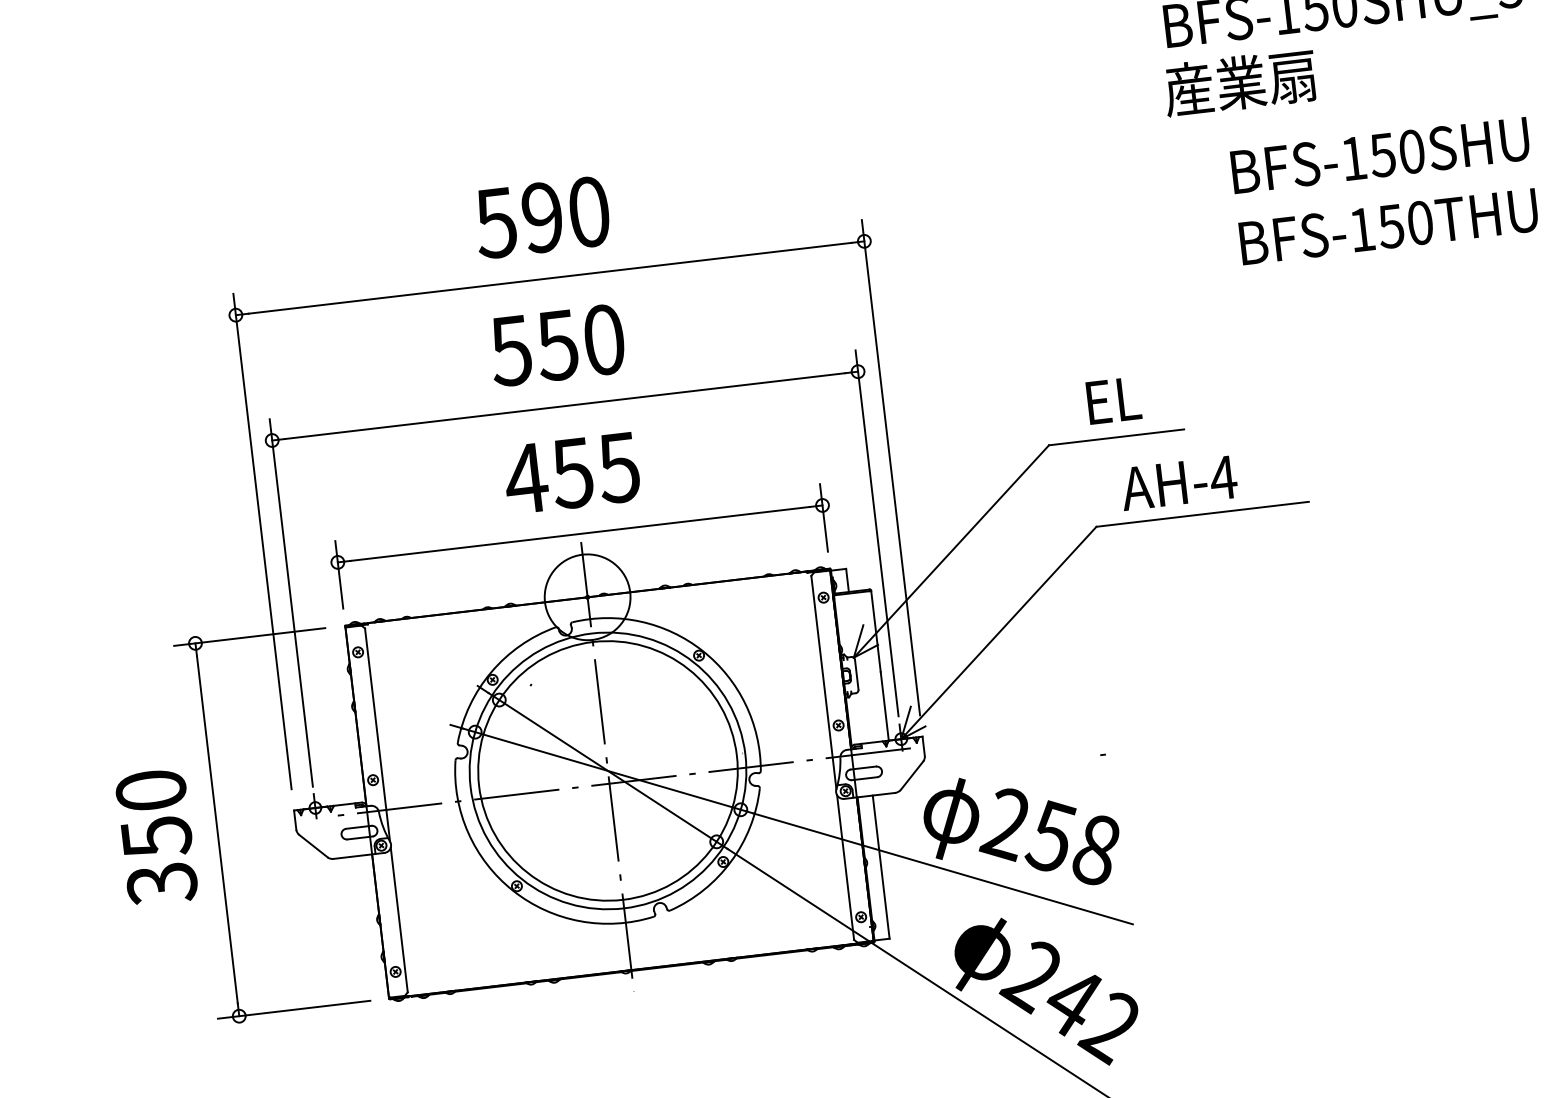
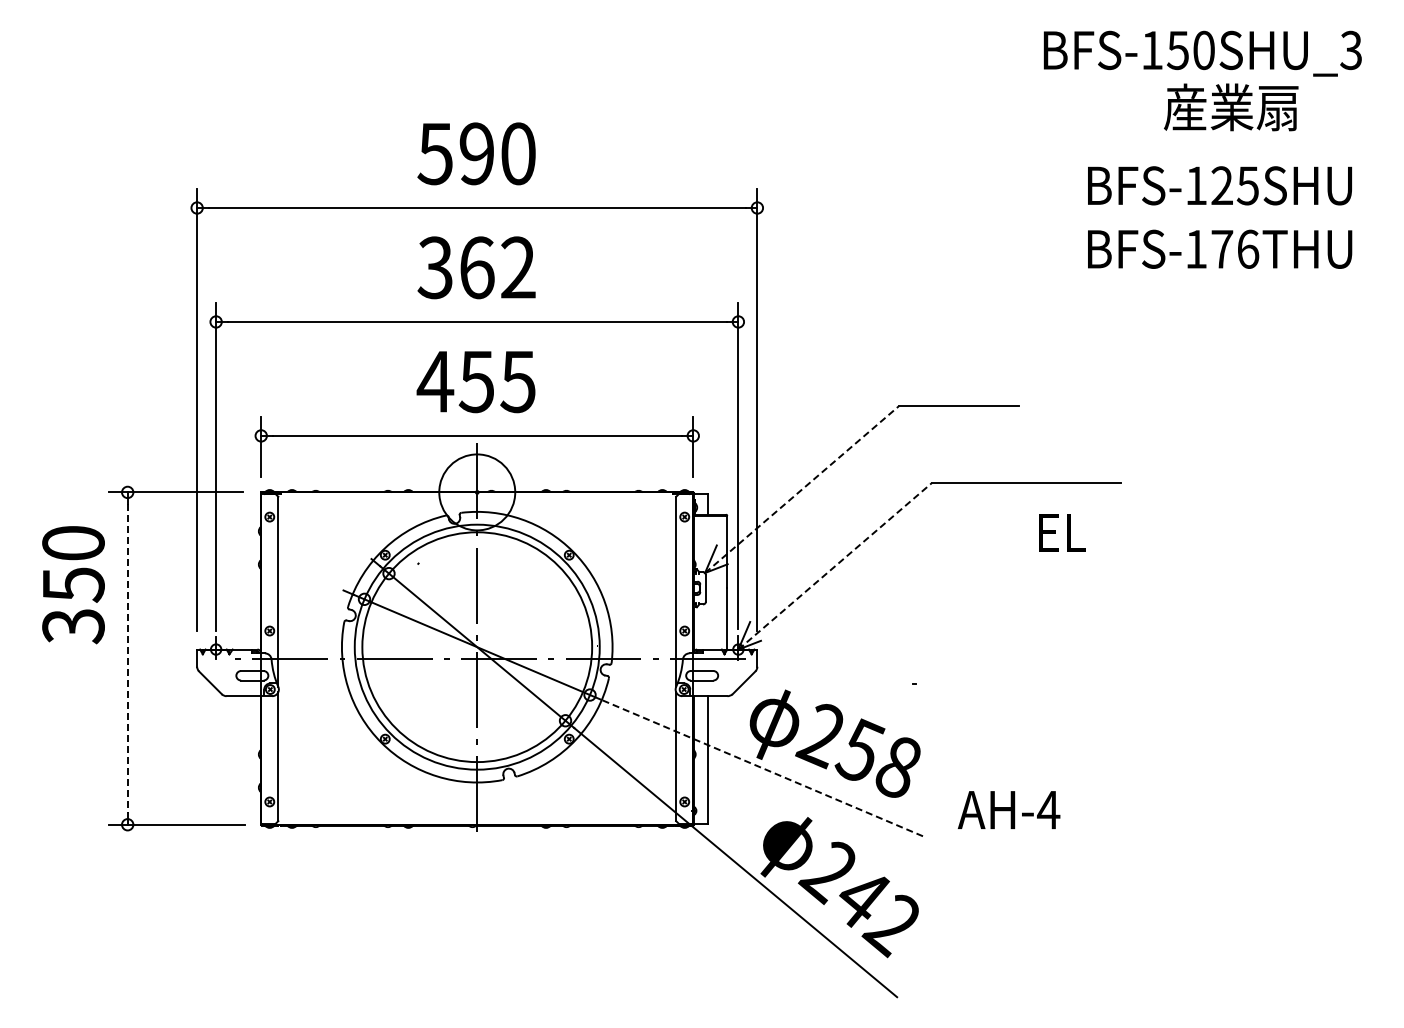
text: (1240, 82) -> (1231, 107), moved
text: (1396, 153) -> (1234, 185), BFS-150SHU -> BFS-125SHU
text: (1406, 223) -> (1235, 248), BFS-150THU -> BFS-176THU
text: (557, 345) -> (476, 267), 550 -> 362
text: (1114, 400) -> (1062, 532), moved
text: (1178, 482) -> (1008, 809), moved
line: (950, 551) -> (801, 489), solid -> dashed
line: (999, 633) -> (835, 566), solid -> dashed
line: (217, 829) -> (127, 658), solid -> dashed
text: (156, 837) -> (73, 585), moved
line: (942, 868) -> (761, 767), solid -> dashed

